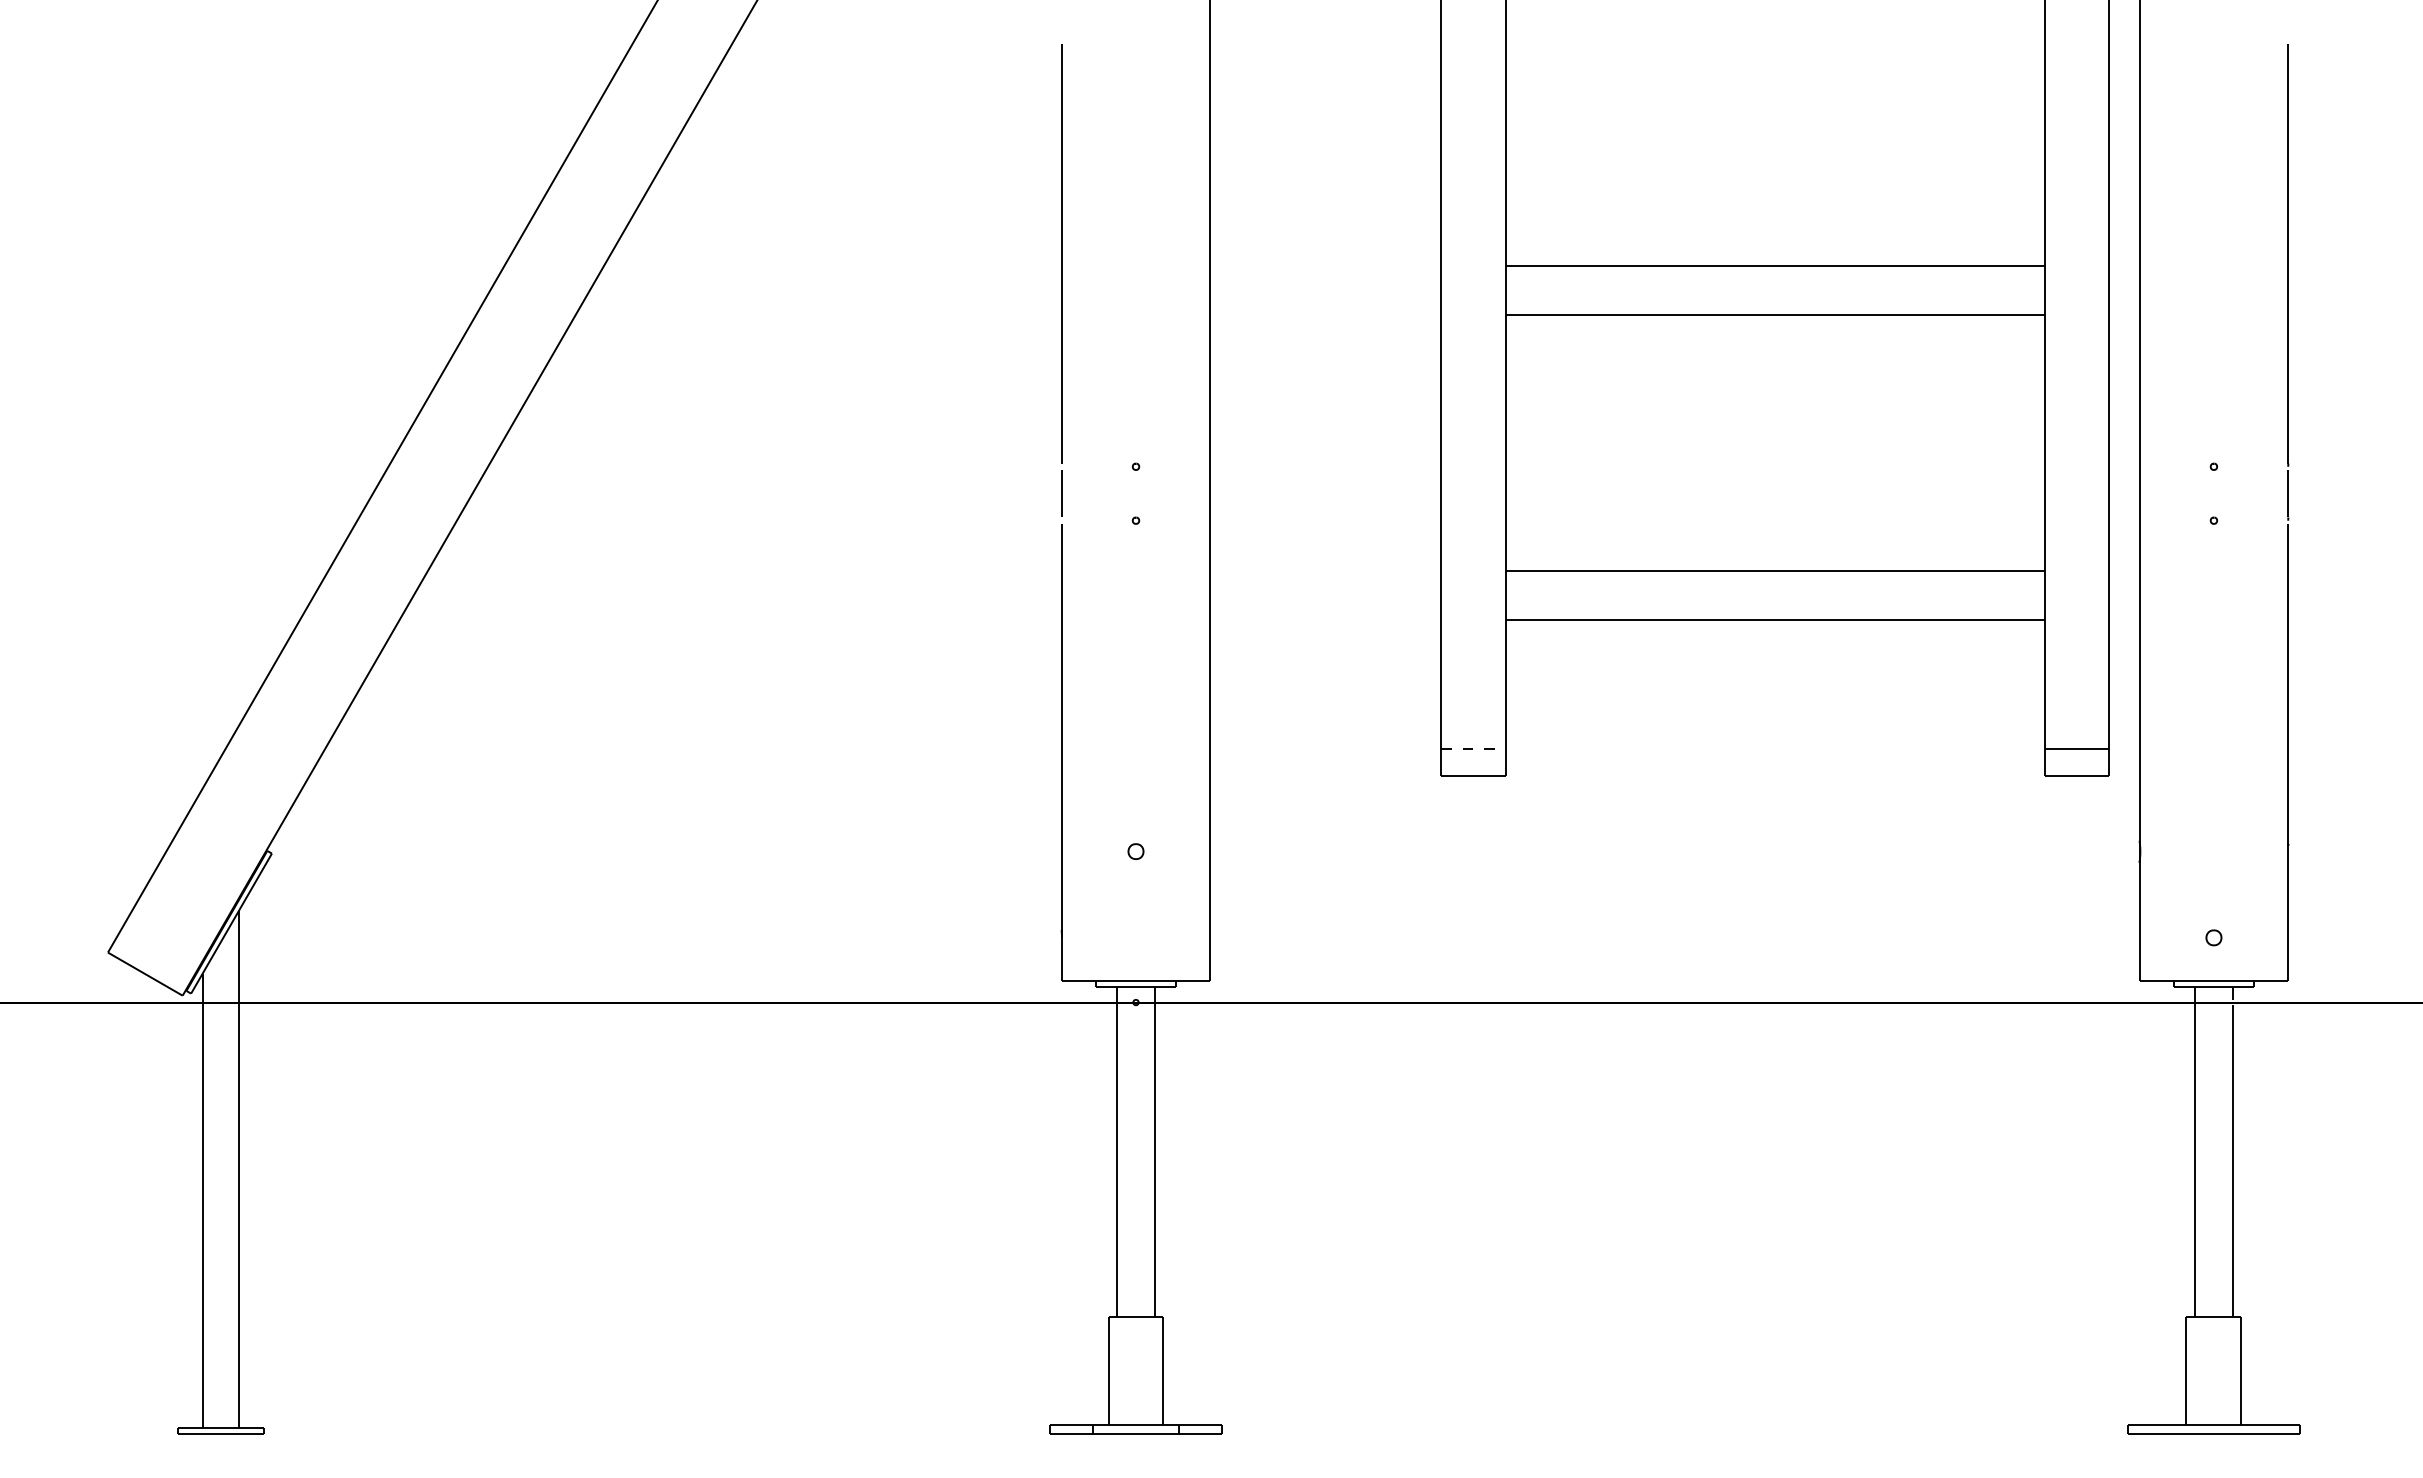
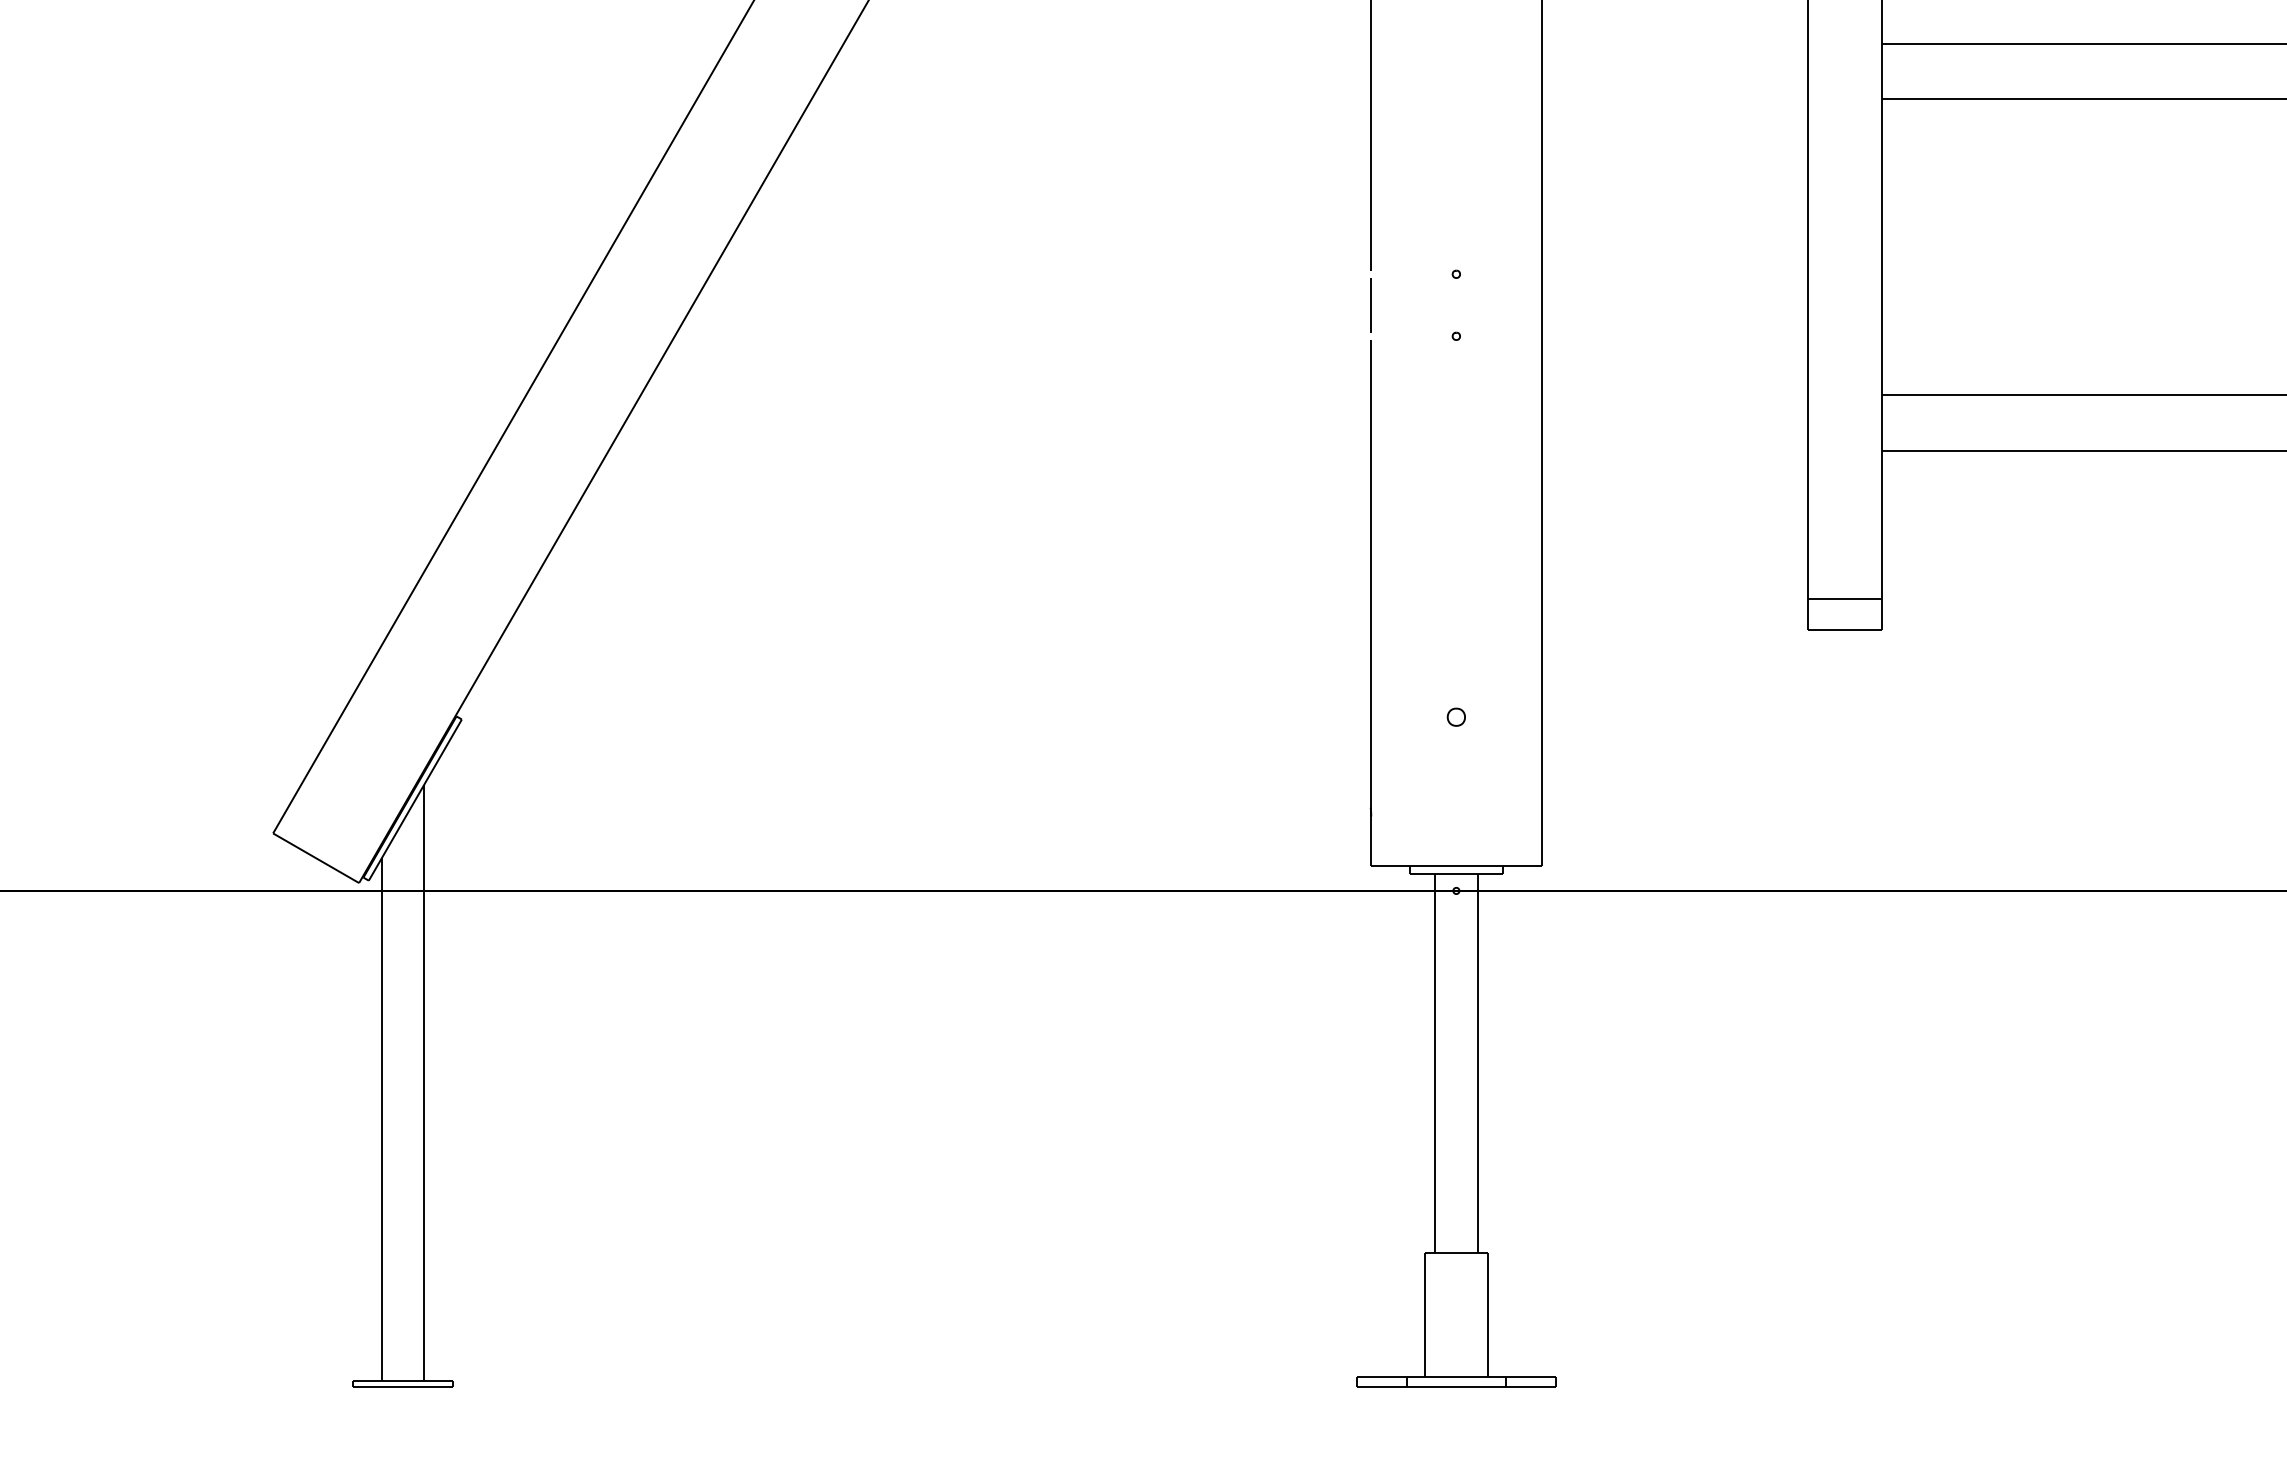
line: (1473, 749) -> (1844, 599), dashed -> solid

